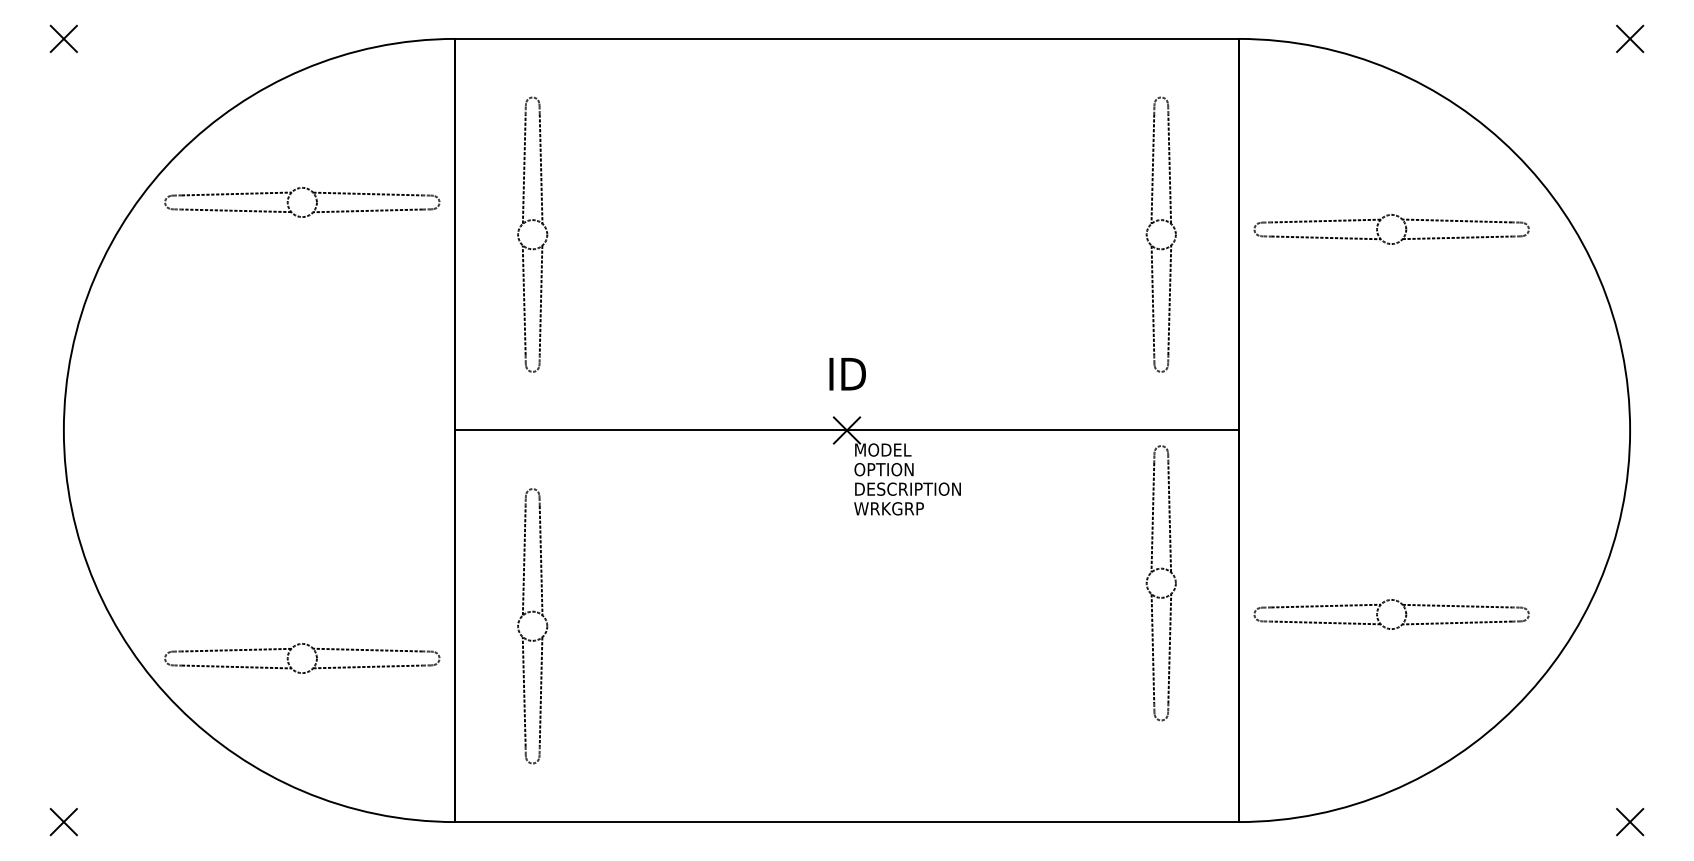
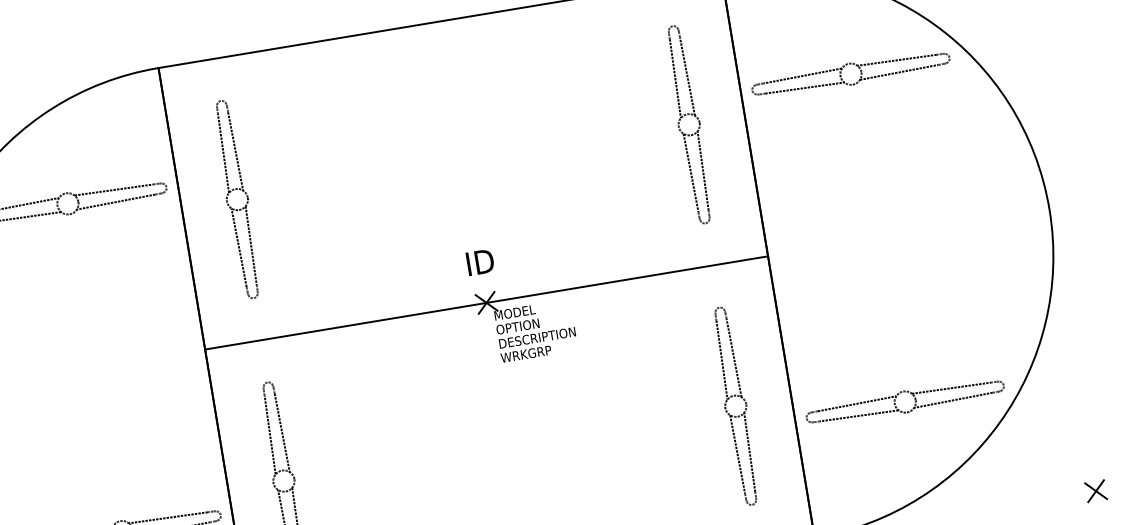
part: (1388, 216) -> (847, 65), moved
part: (1148, 579) -> (726, 405), moved
part: (1388, 601) -> (901, 393), moved

